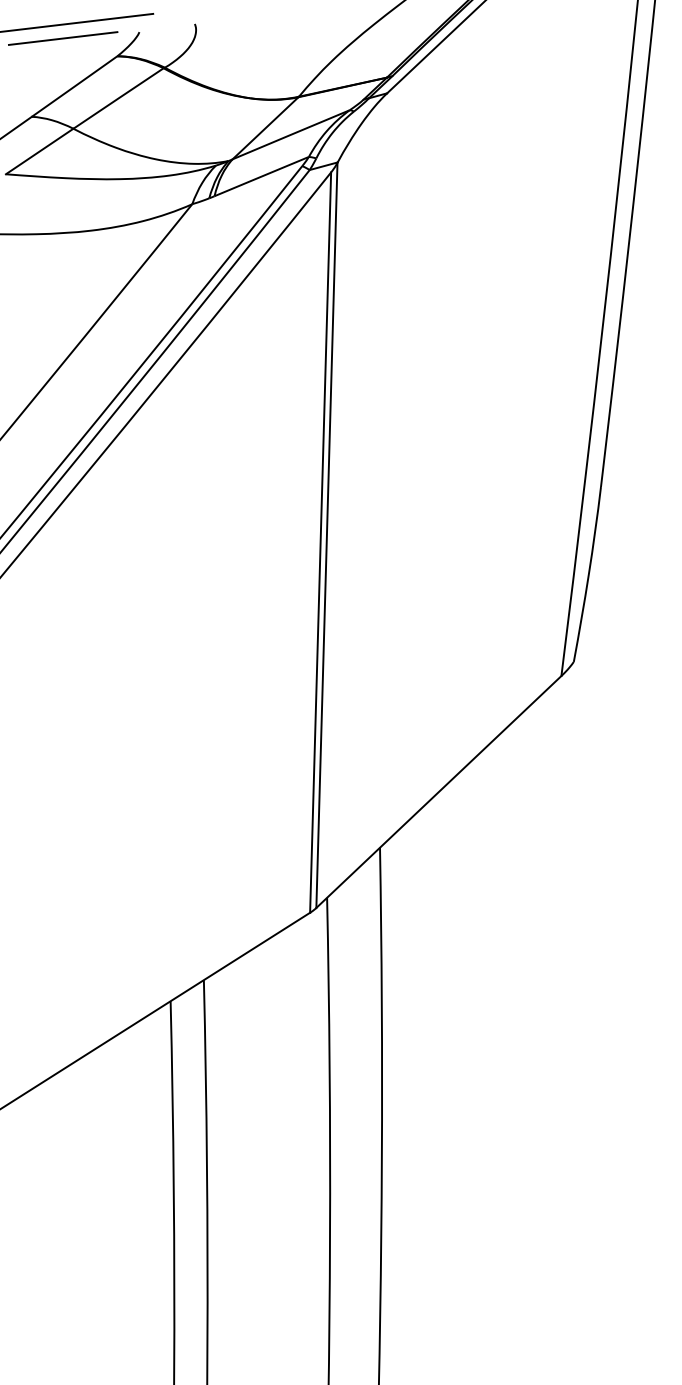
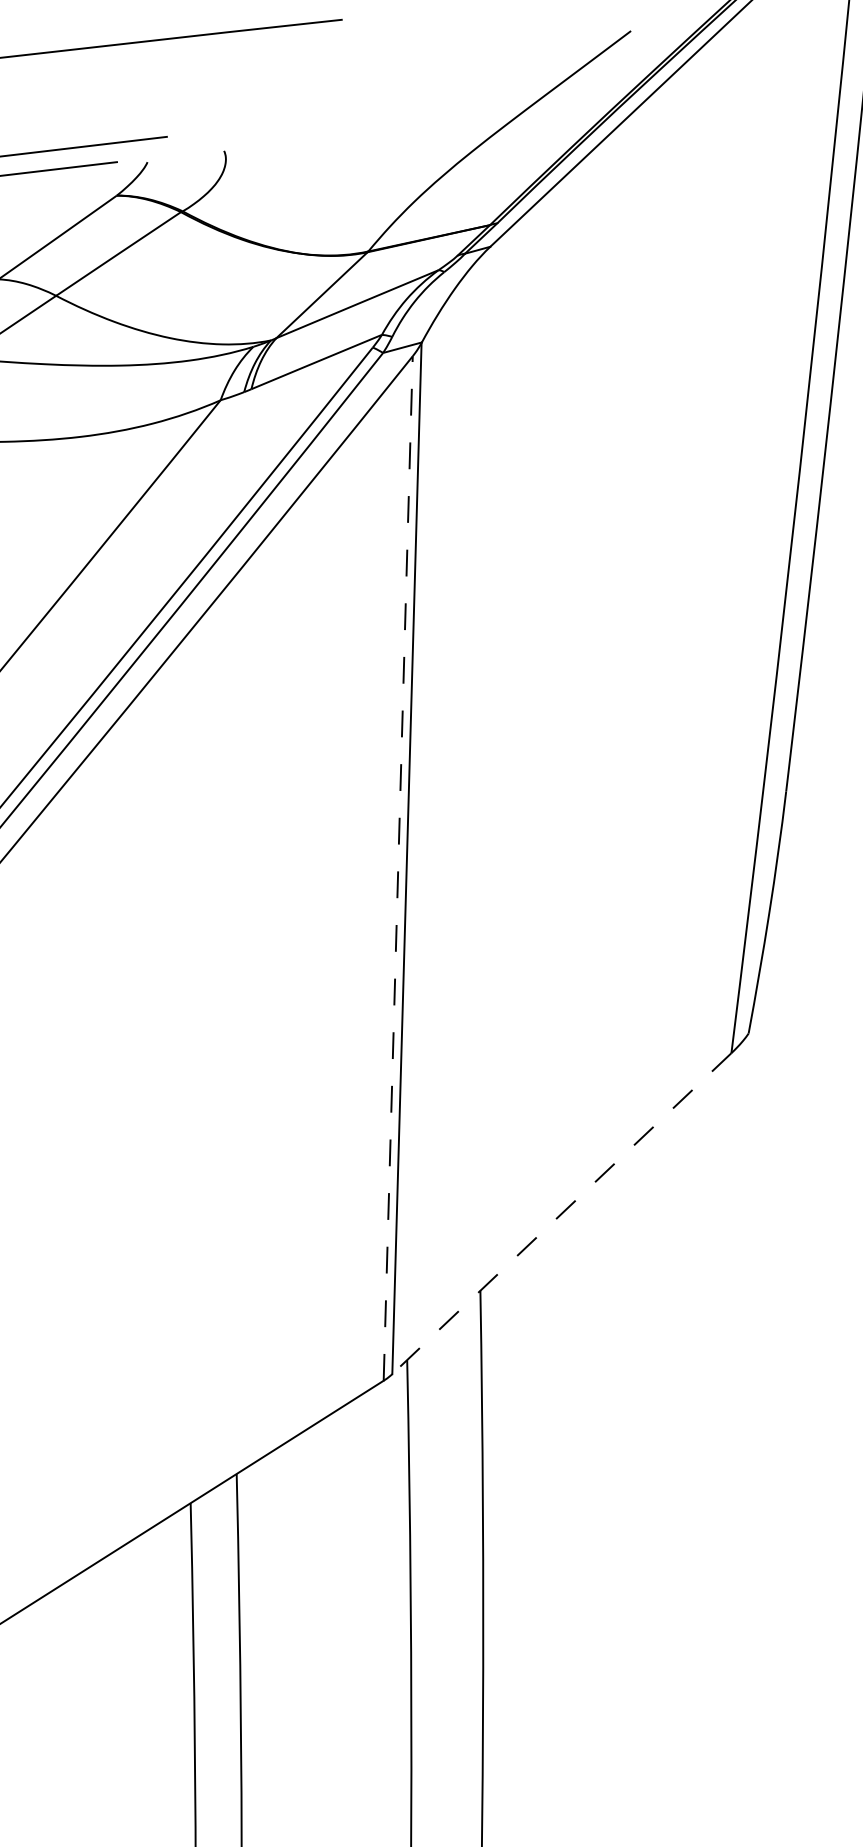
line: (320, 542) -> (398, 868), solid -> dashed
line: (438, 792) -> (561, 1214), solid -> dashed

